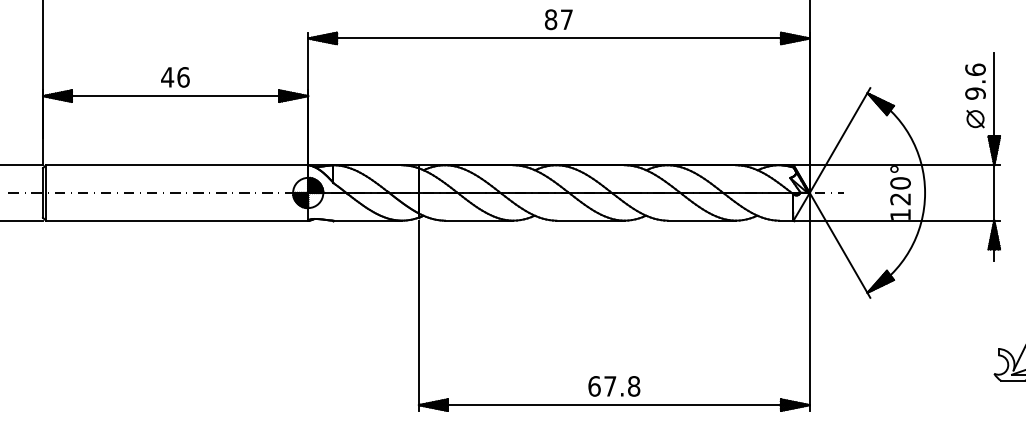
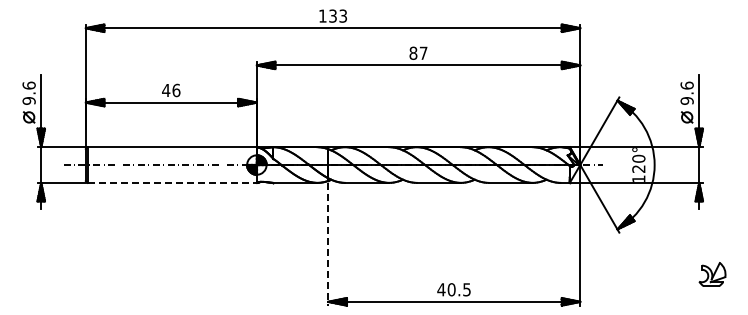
line: (177, 220) -> (172, 182), solid -> dashed
line: (419, 316) -> (328, 244), solid -> dashed
text: (613, 385) -> (453, 289), 67.8 -> 40.5

